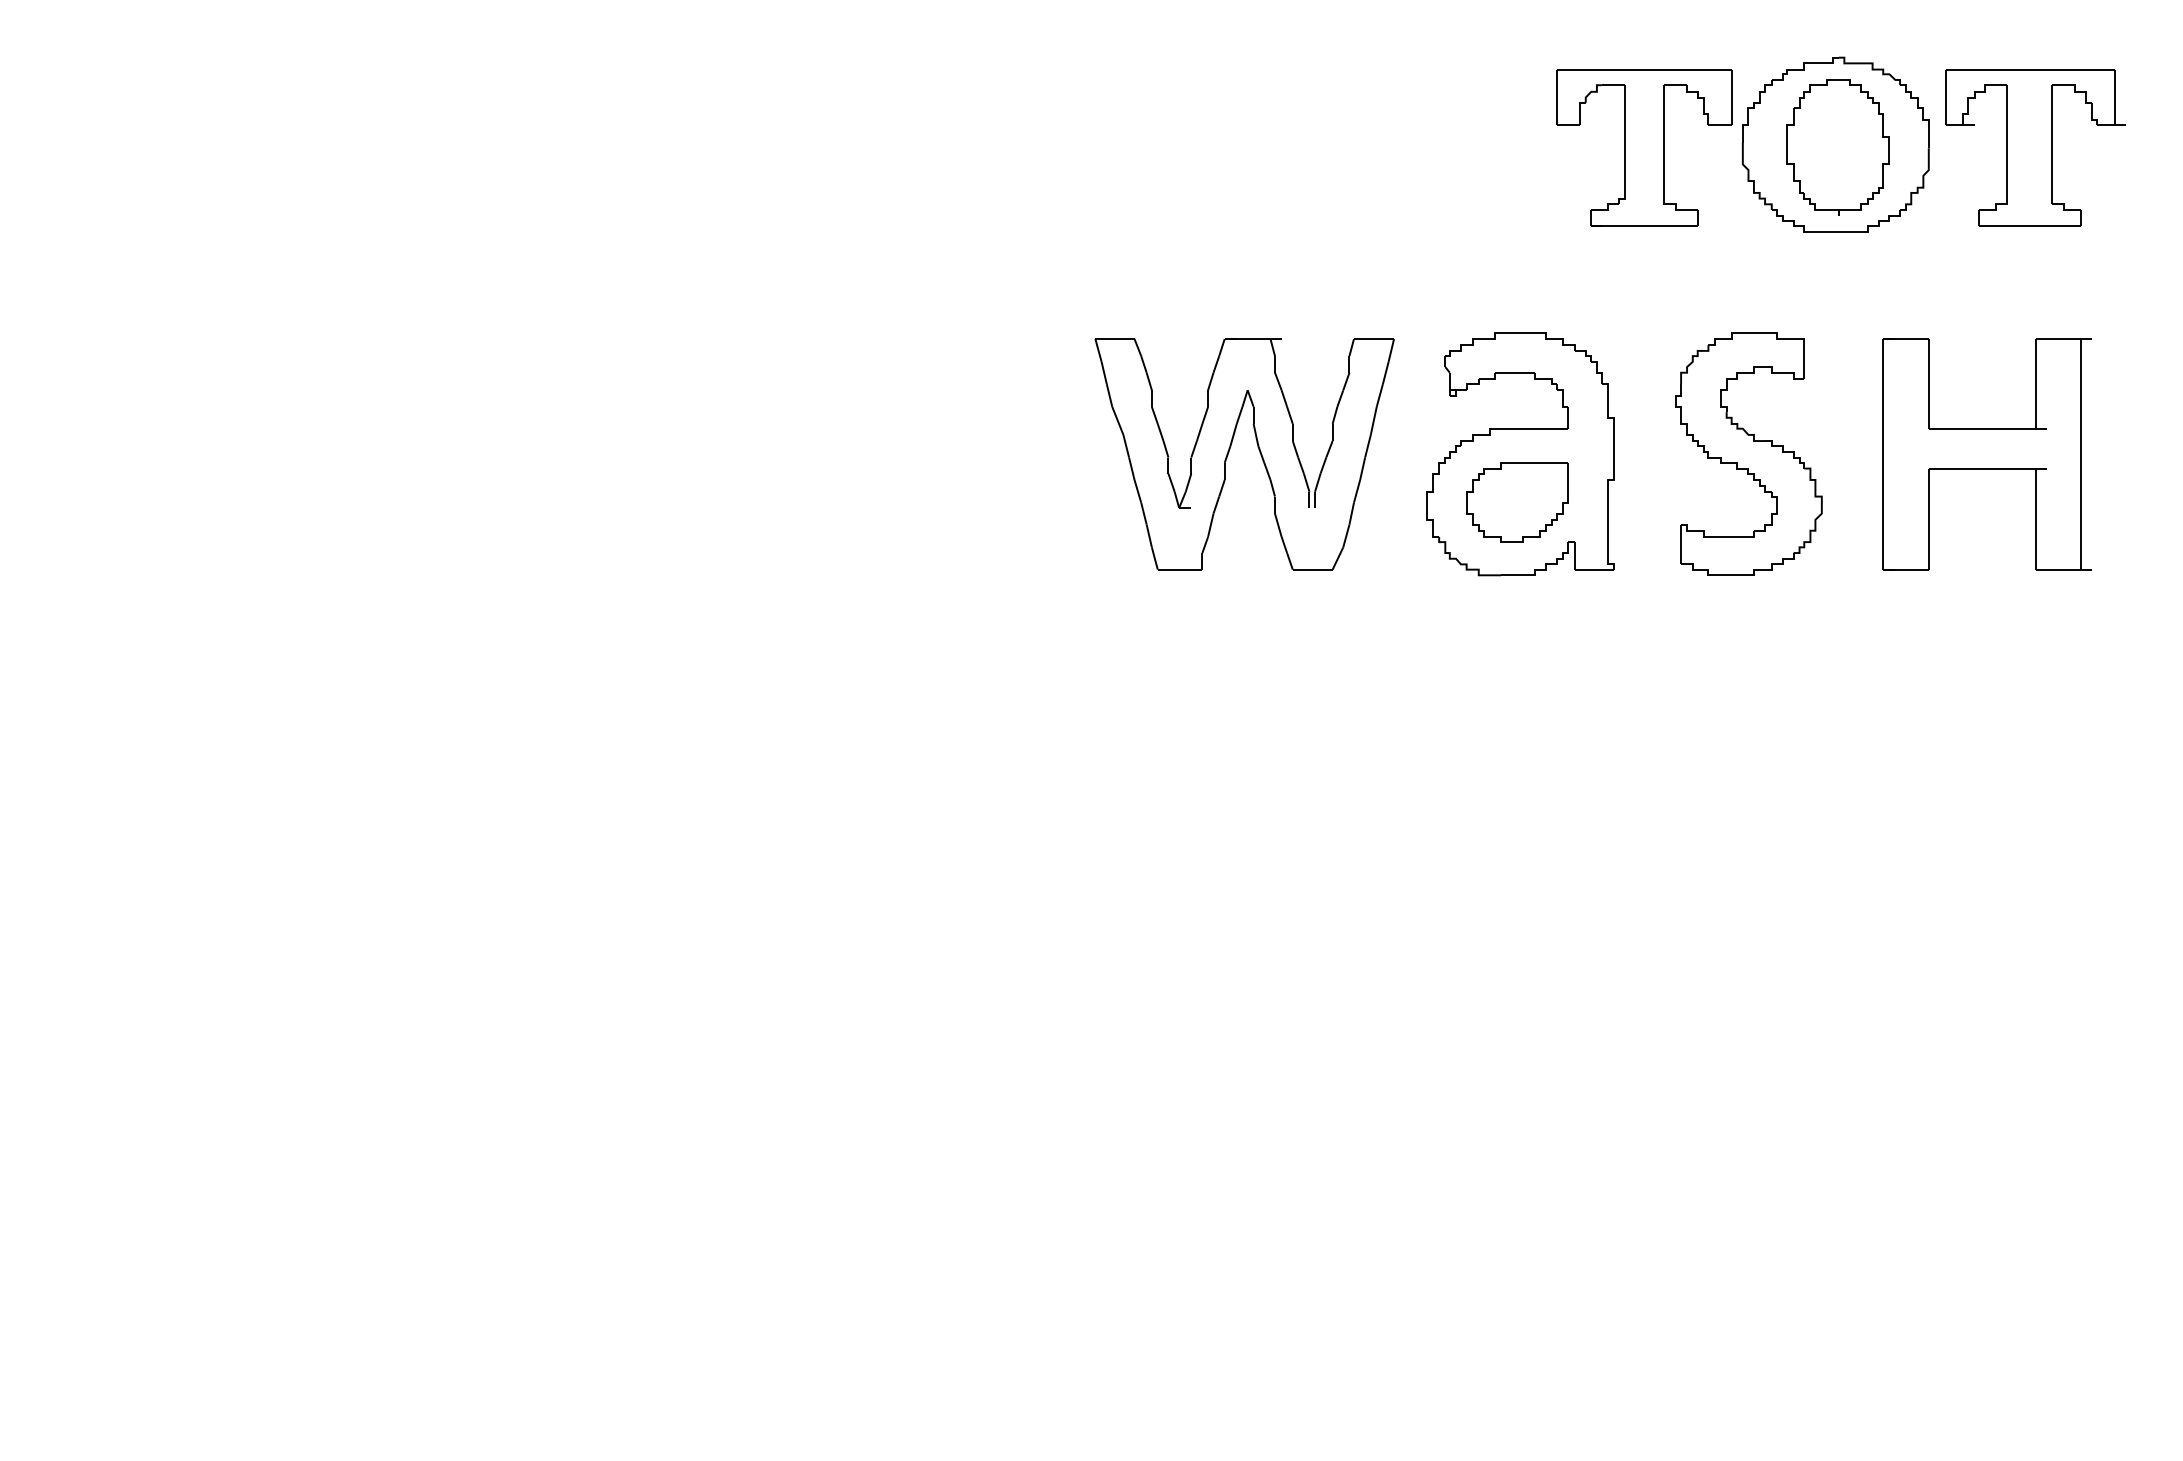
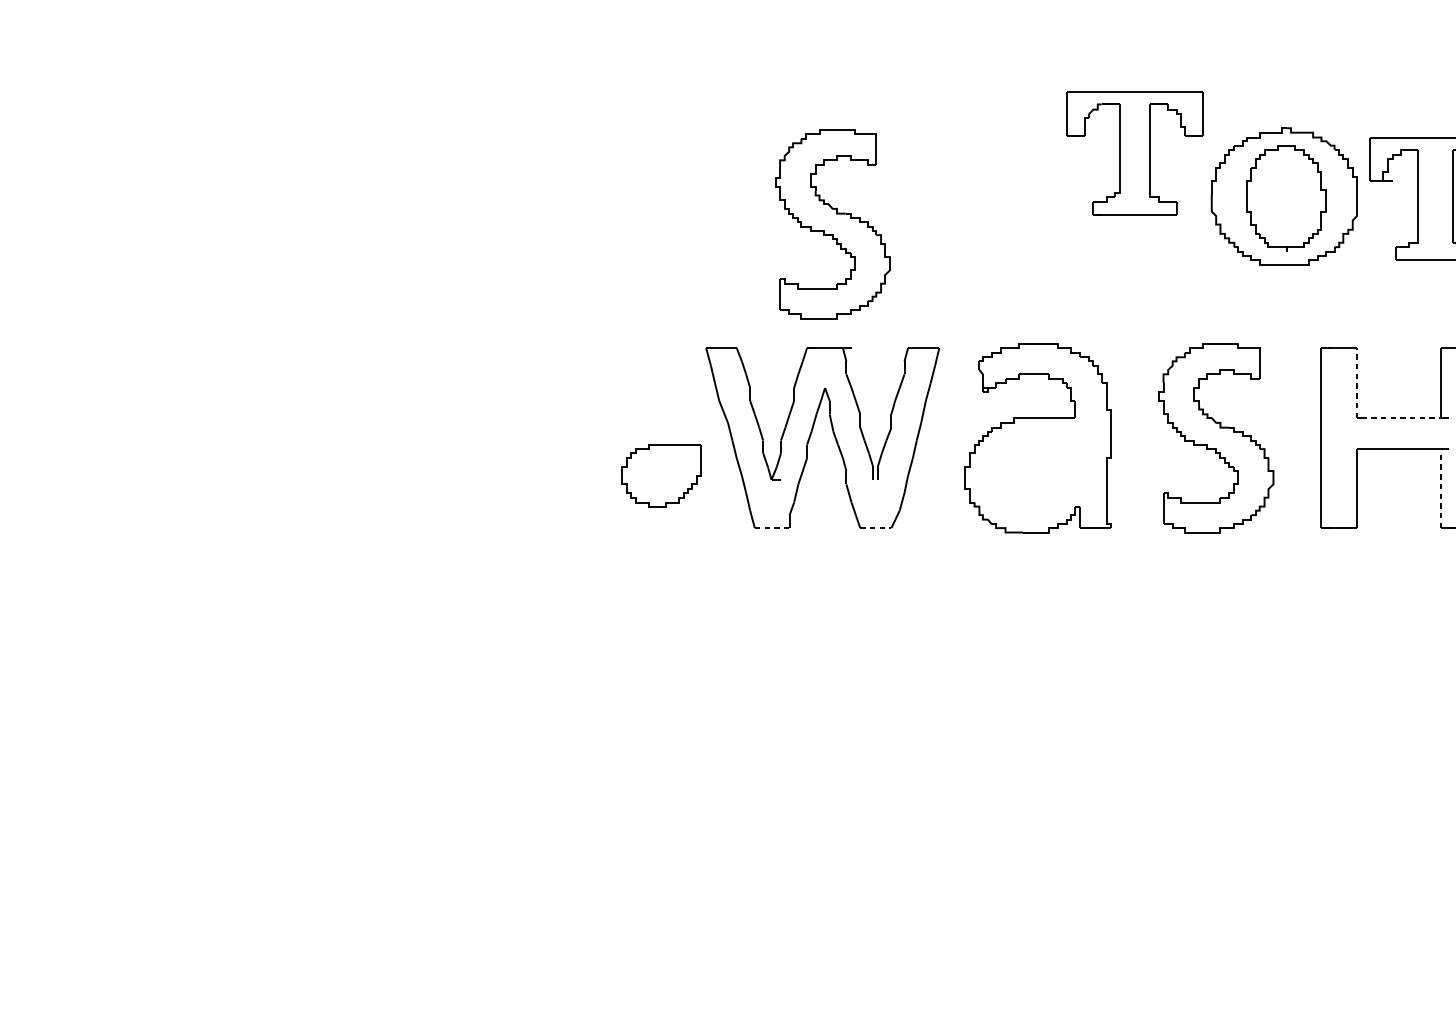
part: (1644, 147) -> (1134, 153), moved
part: (1257, 179) -> (832, 223), added
line: (1928, 383) -> (1356, 382), solid -> dashed
line: (1985, 428) -> (1401, 417), solid -> dashed
part: (1517, 502) -> (661, 475), moved
line: (2035, 519) -> (1440, 488), solid -> dashed
line: (1180, 569) -> (772, 527), solid -> dashed
line: (1312, 569) -> (875, 527), solid -> dashed

